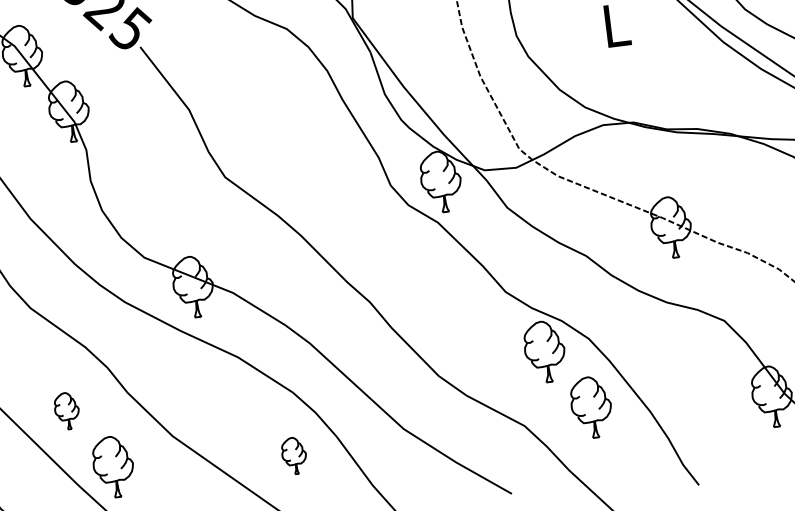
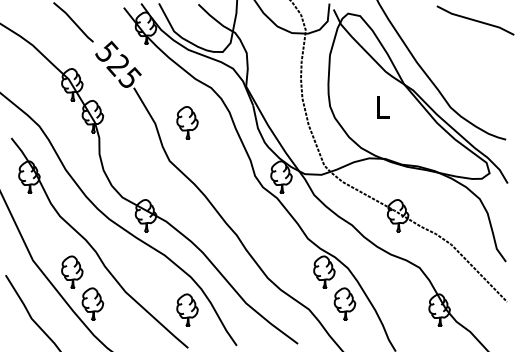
part: (249, 100) -> (187, 122), added
part: (67, 409) -> (72, 271), size x1.67
part: (294, 454) -> (187, 309), size x1.67

